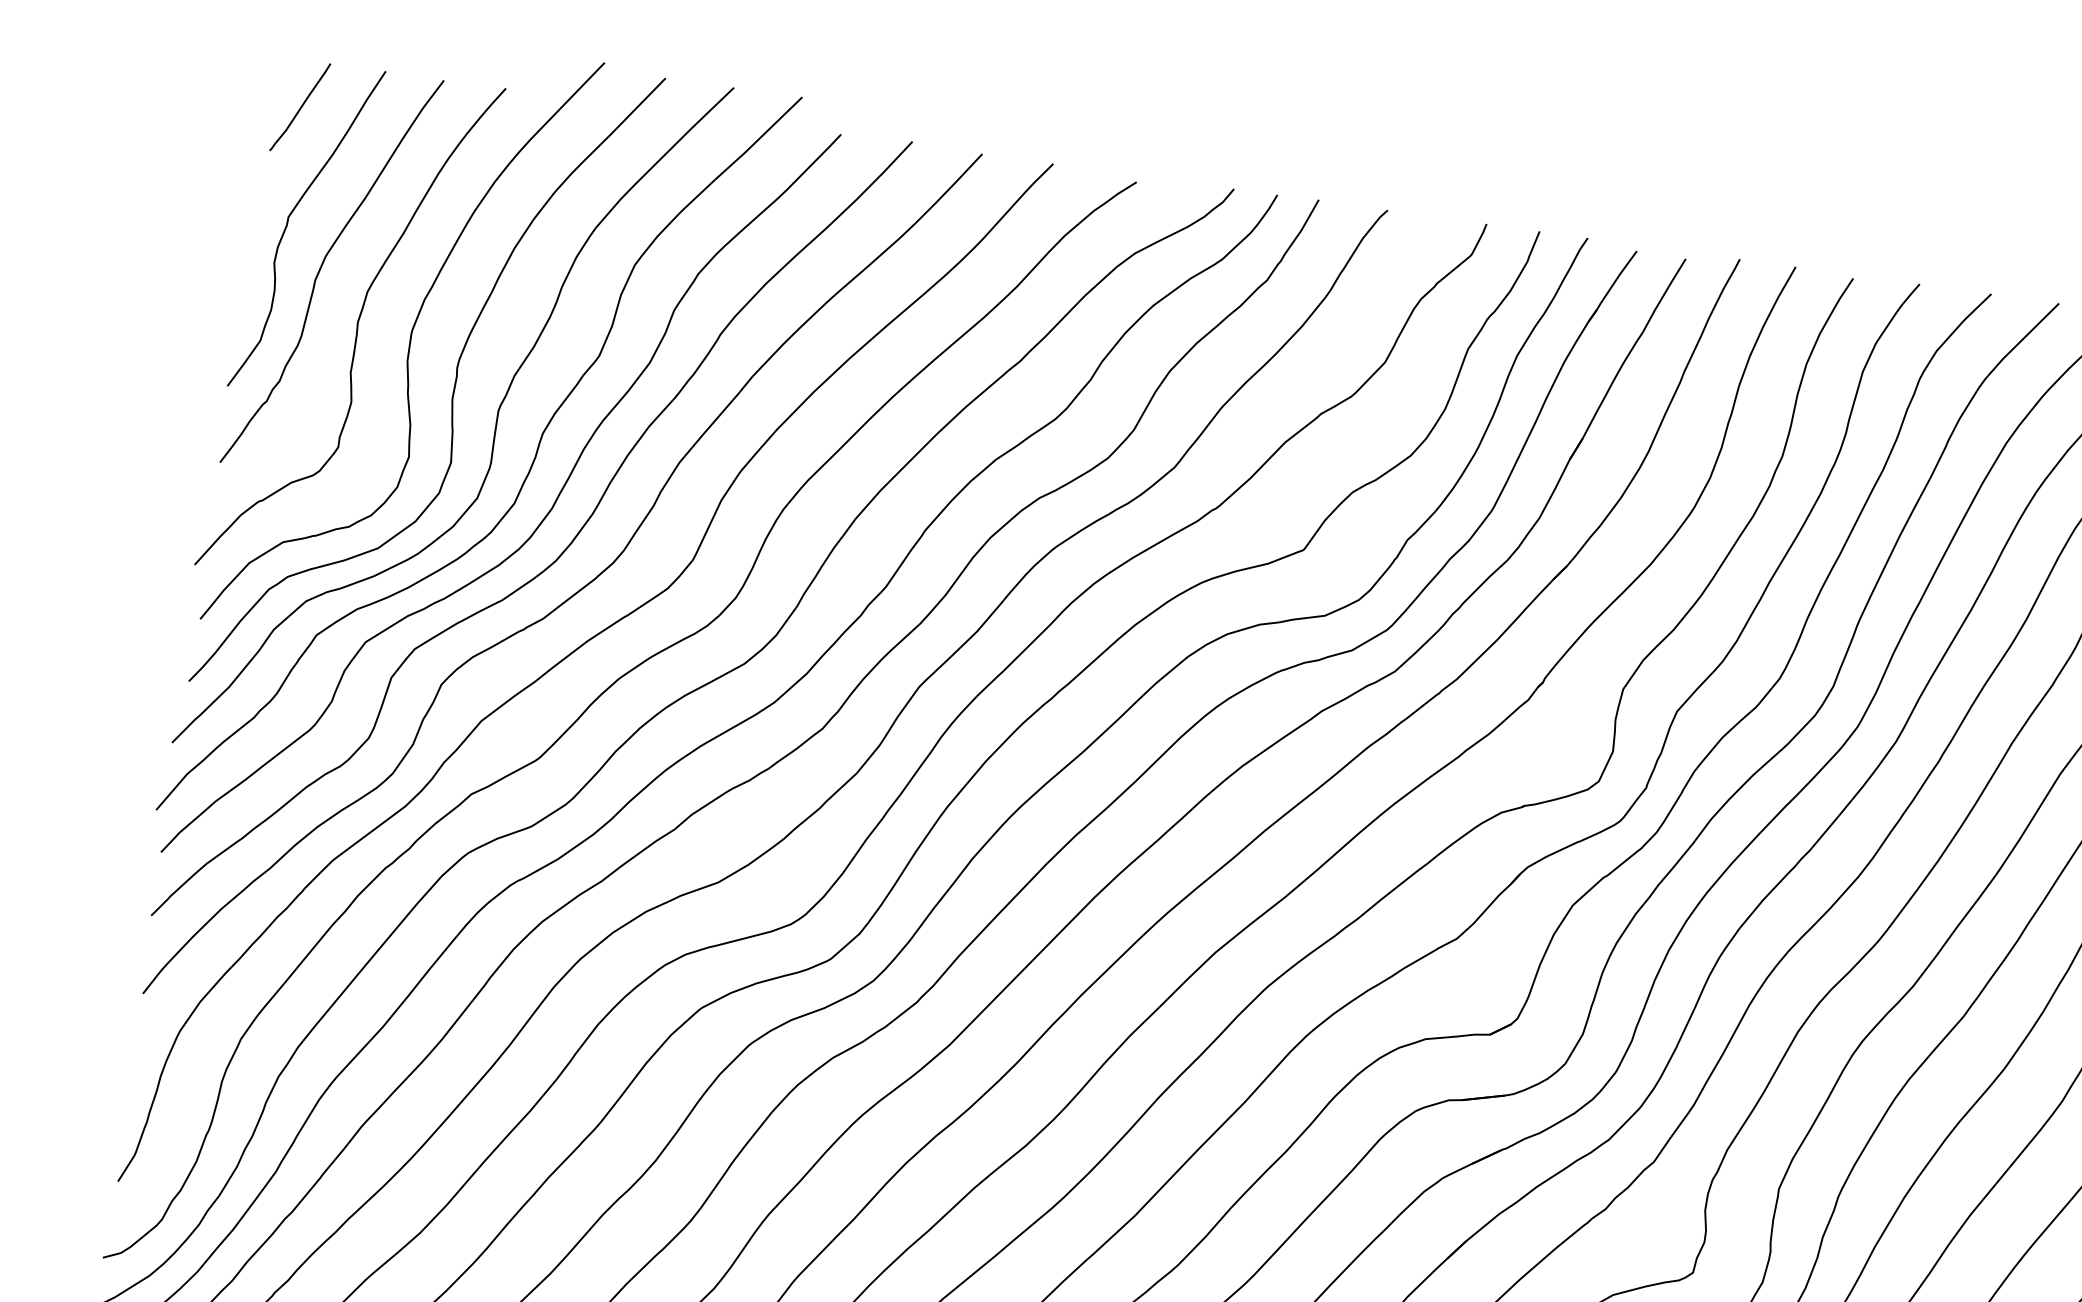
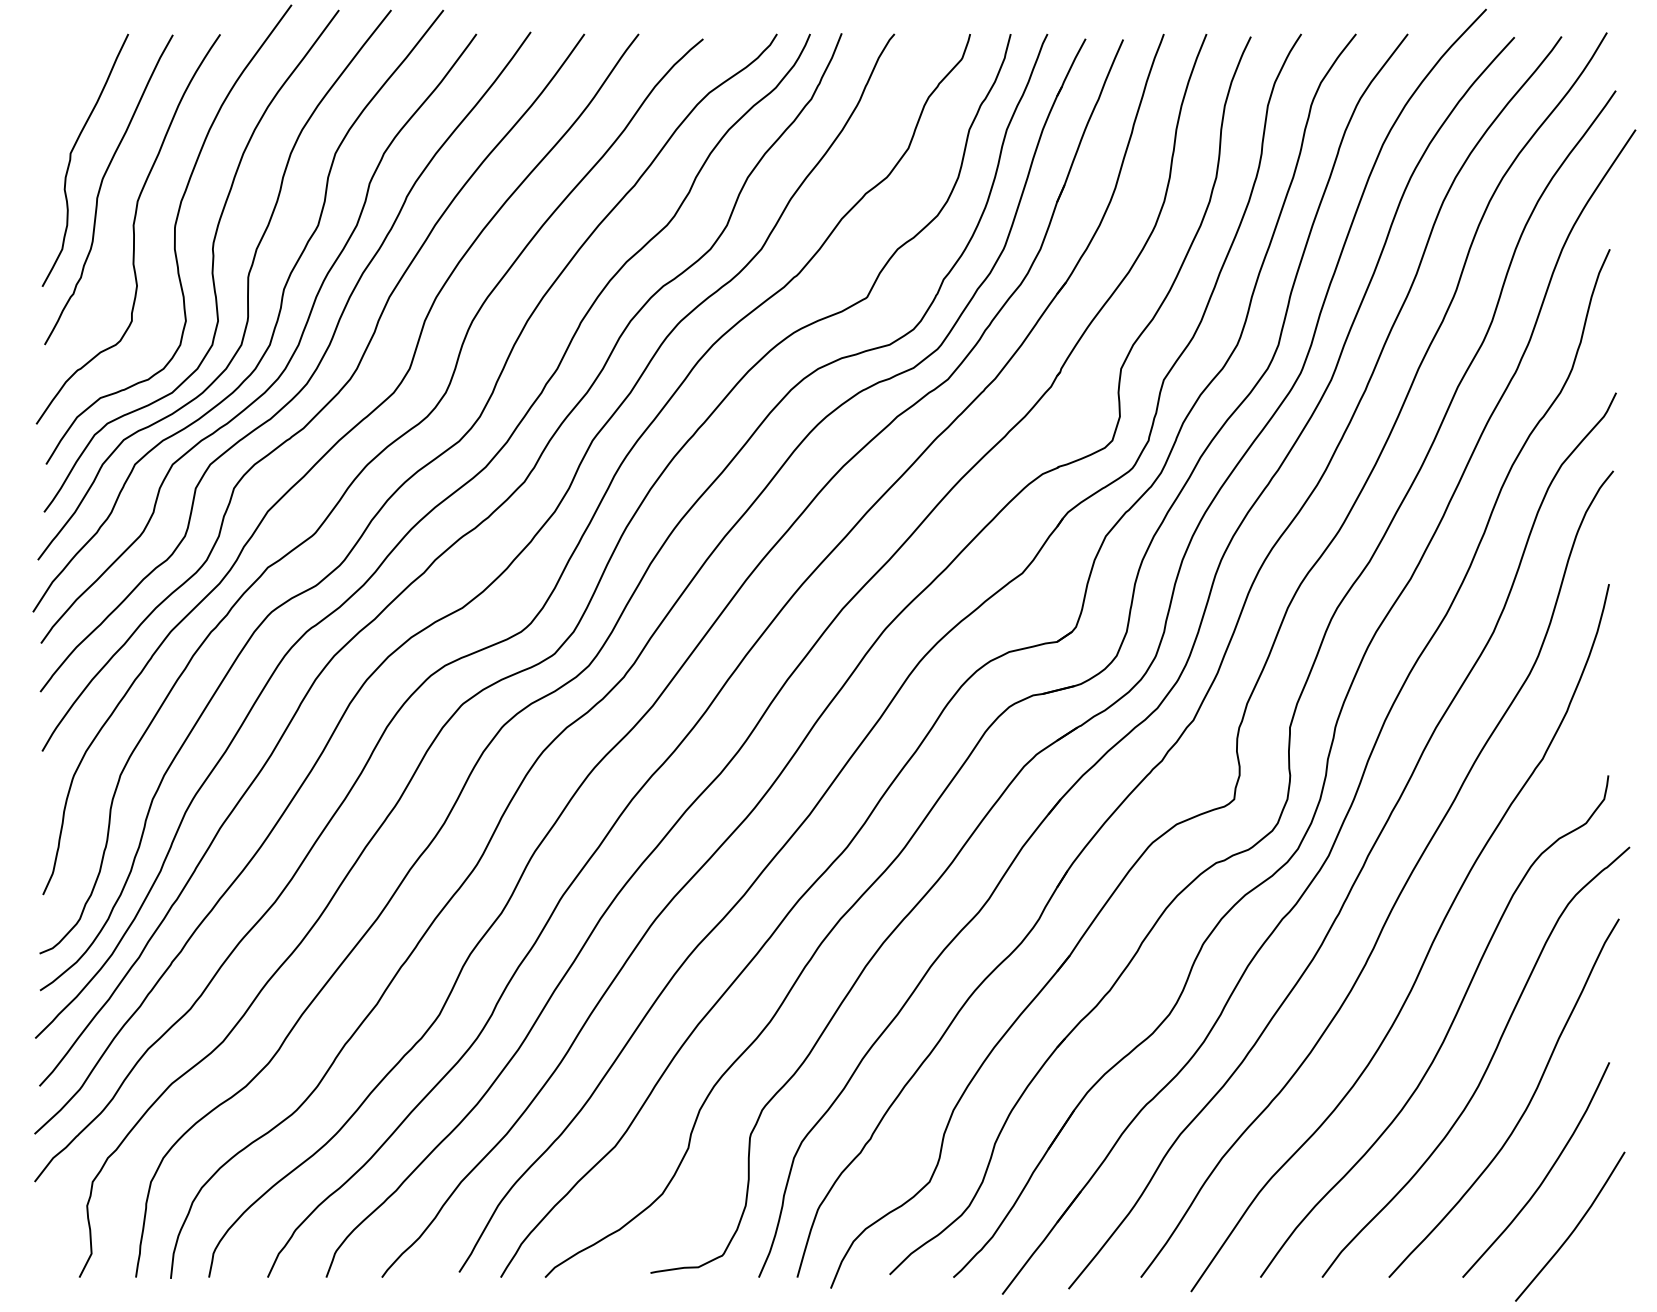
line: (299, 106) -> (67, 69), removed

